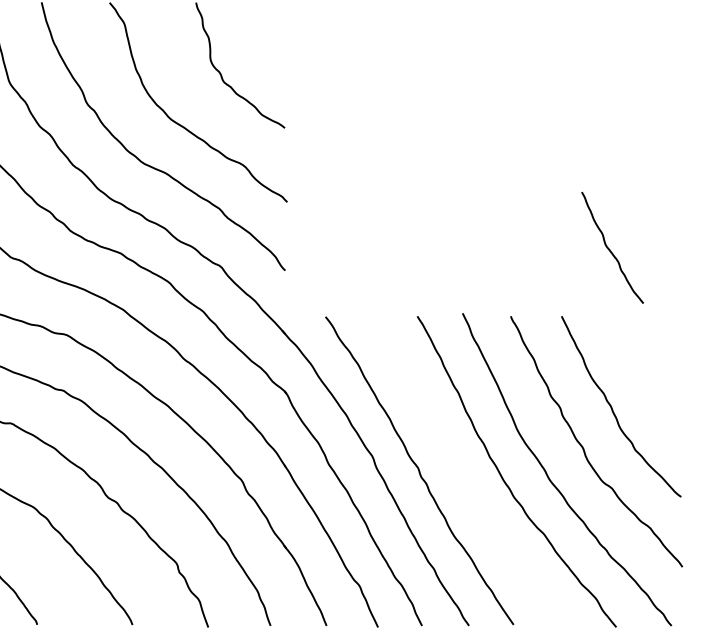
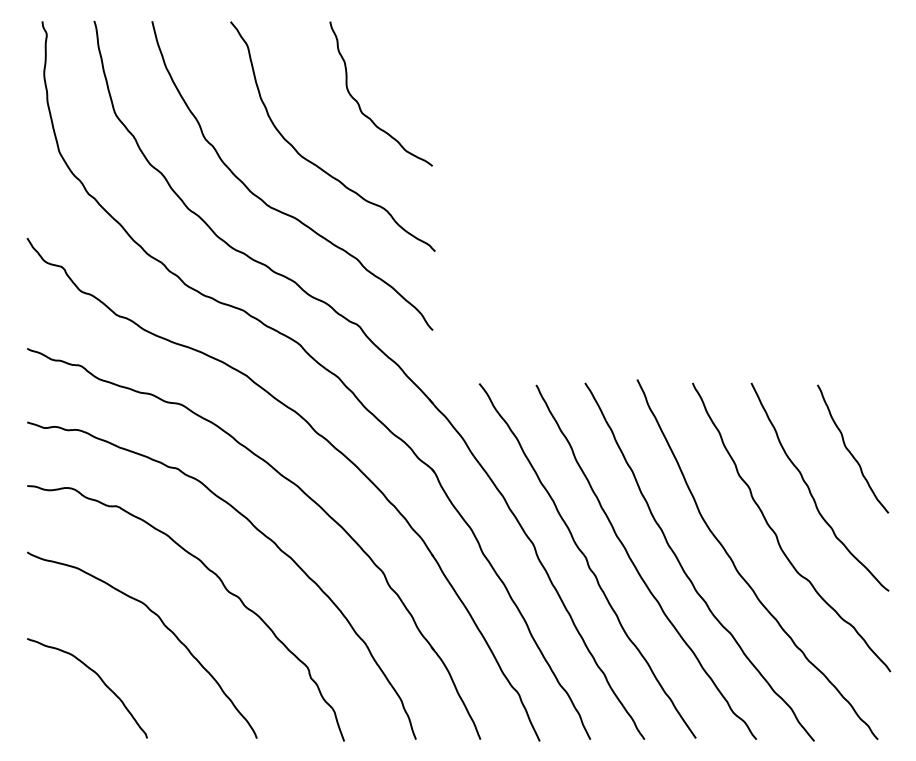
curve: (610, 249) -> (850, 451), moved
curve: (461, 475) -> (636, 566), added

